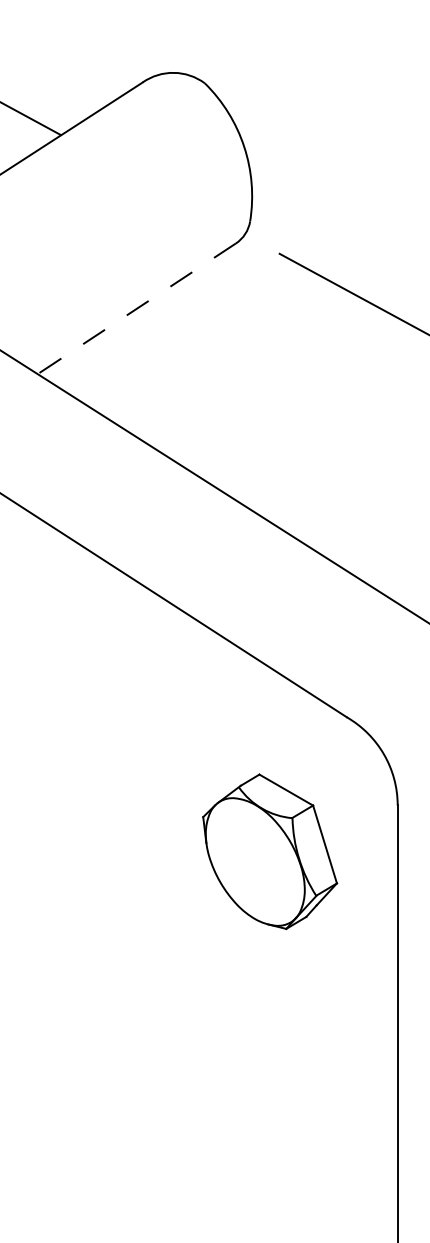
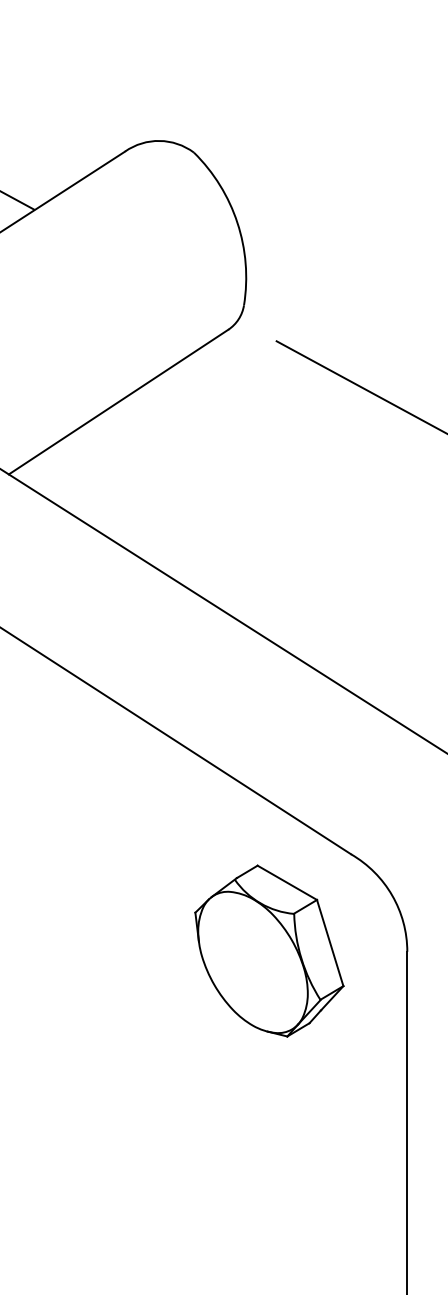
line: (136, 308) -> (118, 401), dashed -> solid
part: (270, 851) -> (269, 950), moved

